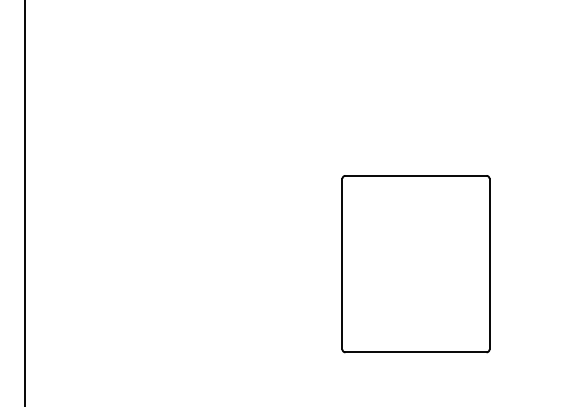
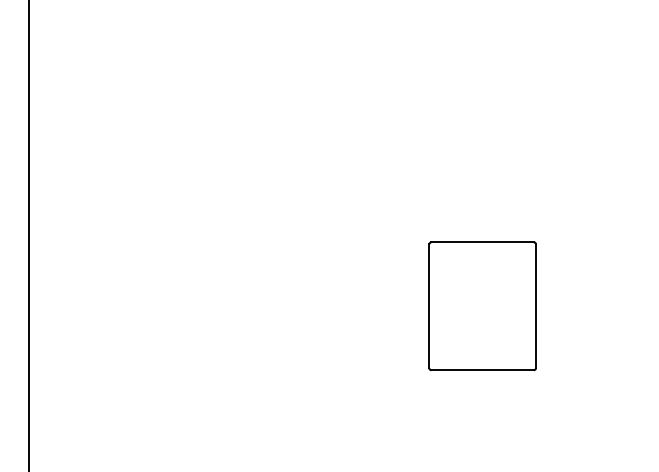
part: (415, 263) -> (482, 305), size x0.62

